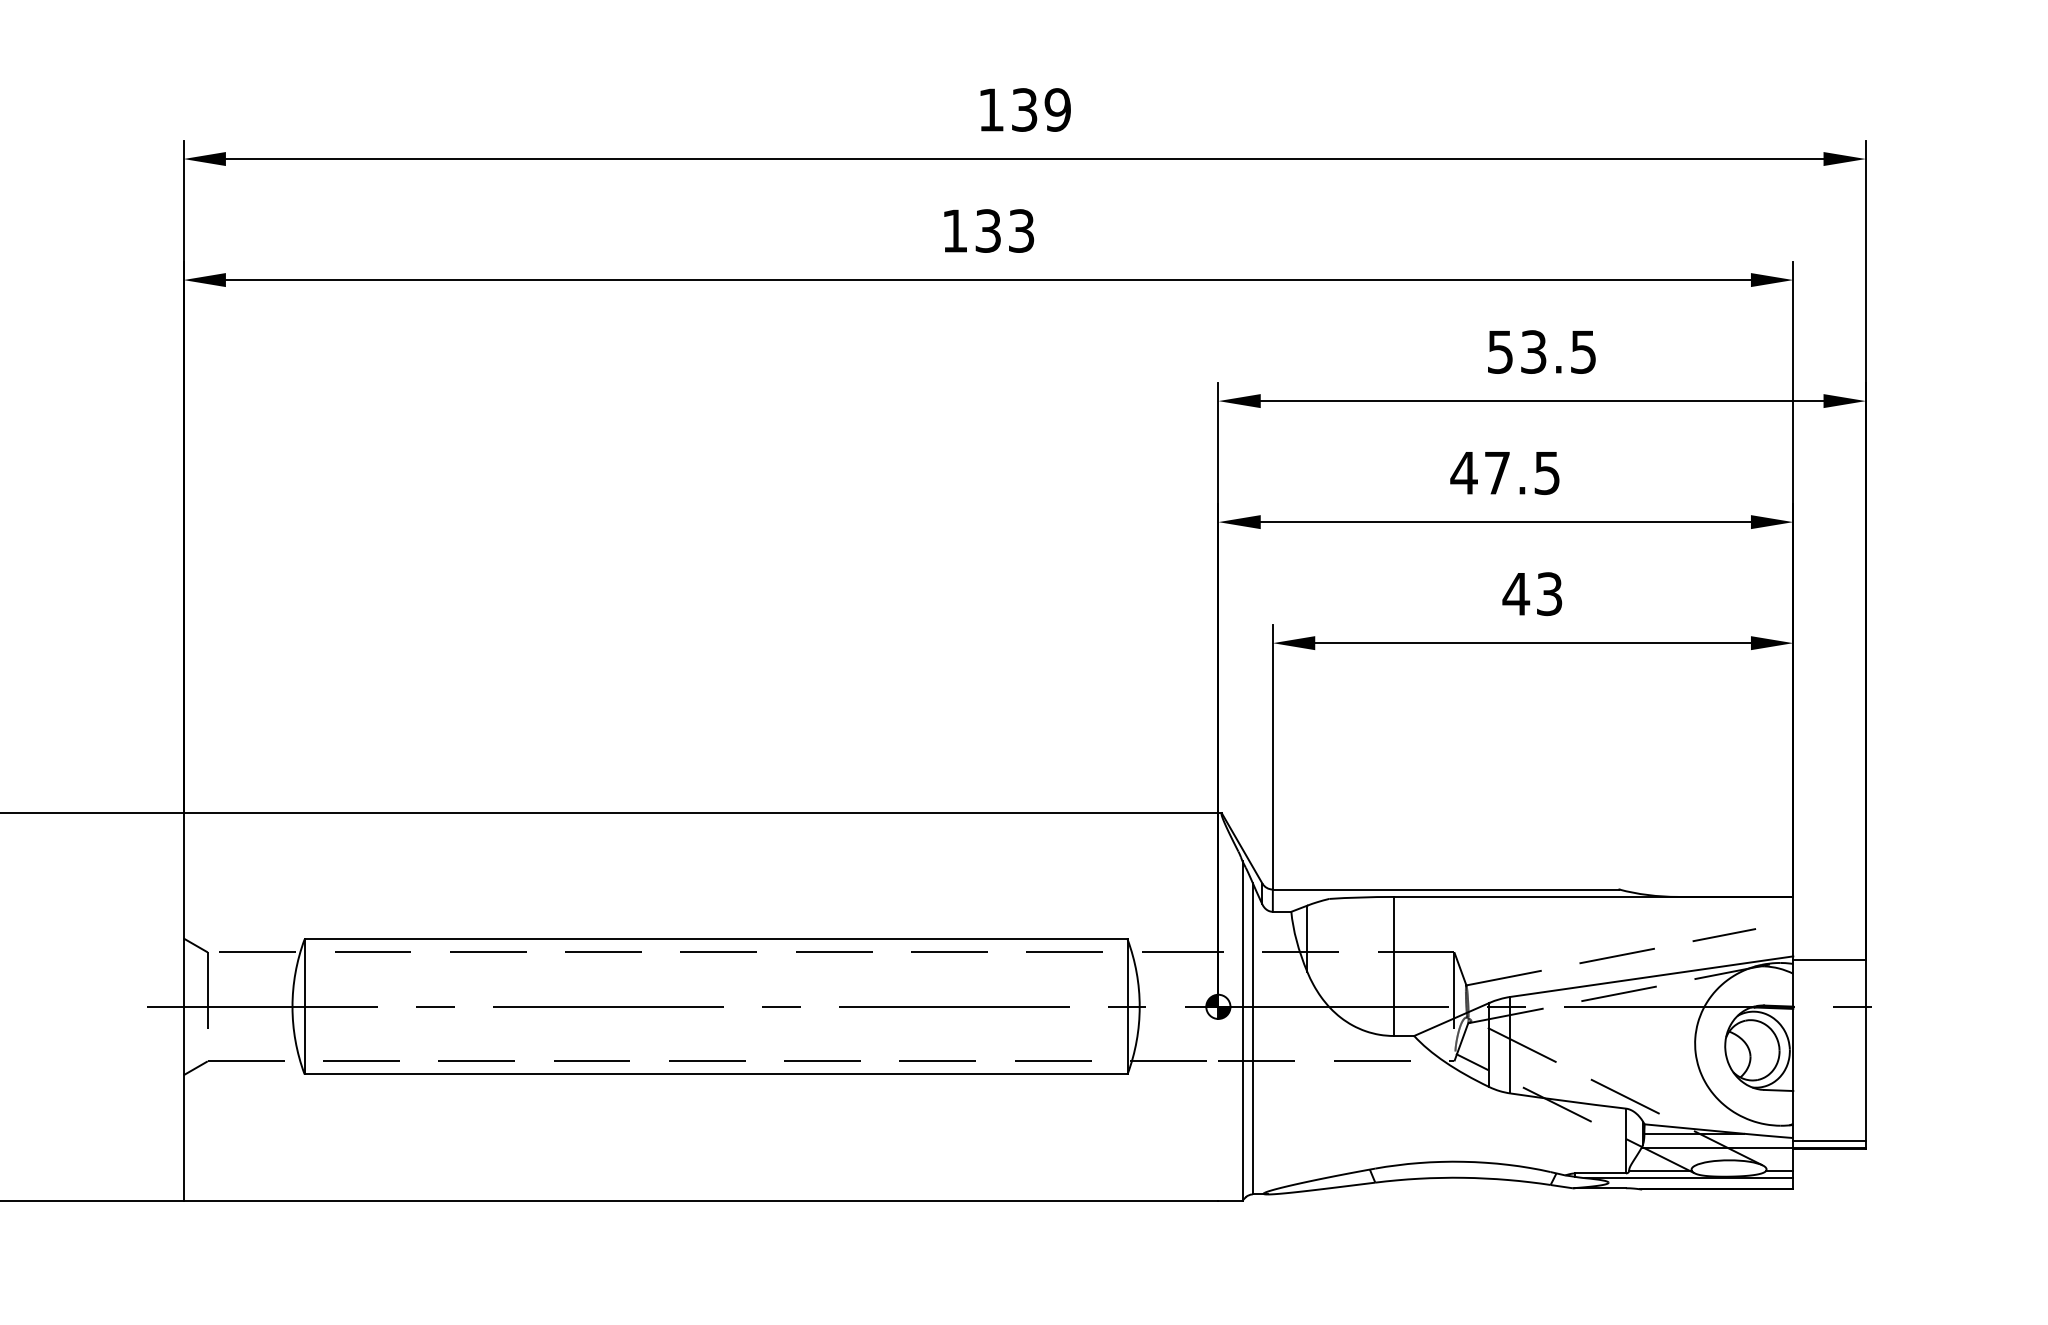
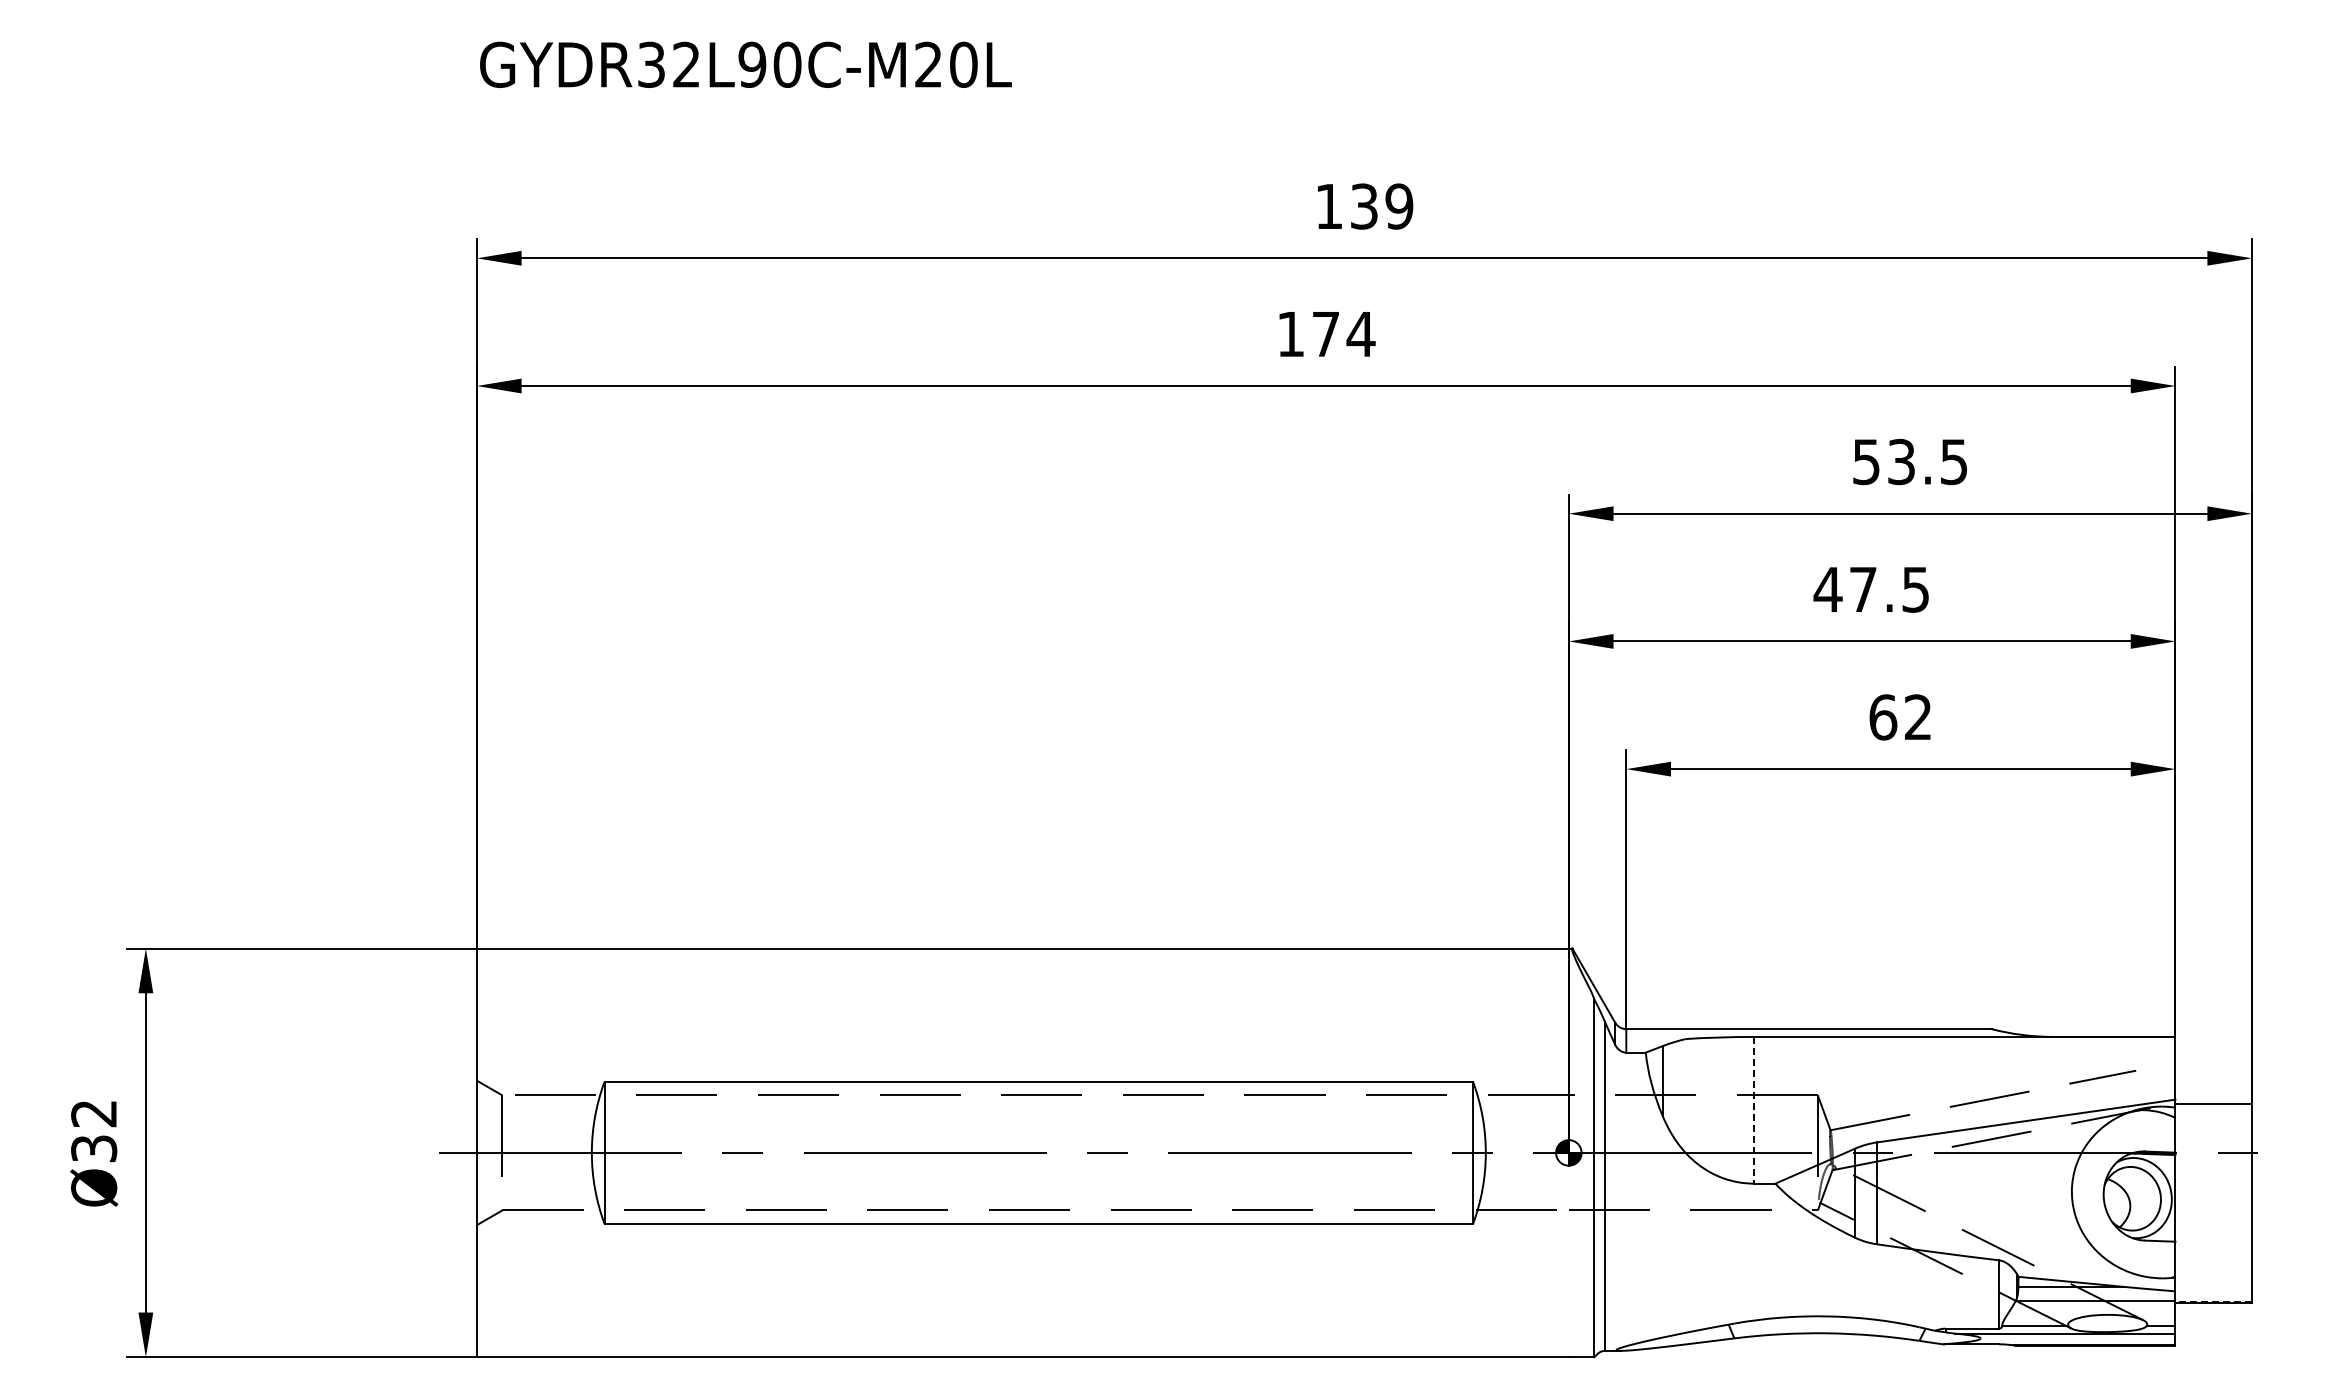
text: (1004, 231) -> (1343, 334), 133 -> 174
text: (1531, 594) -> (1899, 717), 43 -> 62
line: (1394, 966) -> (1754, 1110), solid -> dashed
line: (1829, 1141) -> (2213, 1294), removed
line: (1829, 1147) -> (2213, 1301), solid -> dashed

